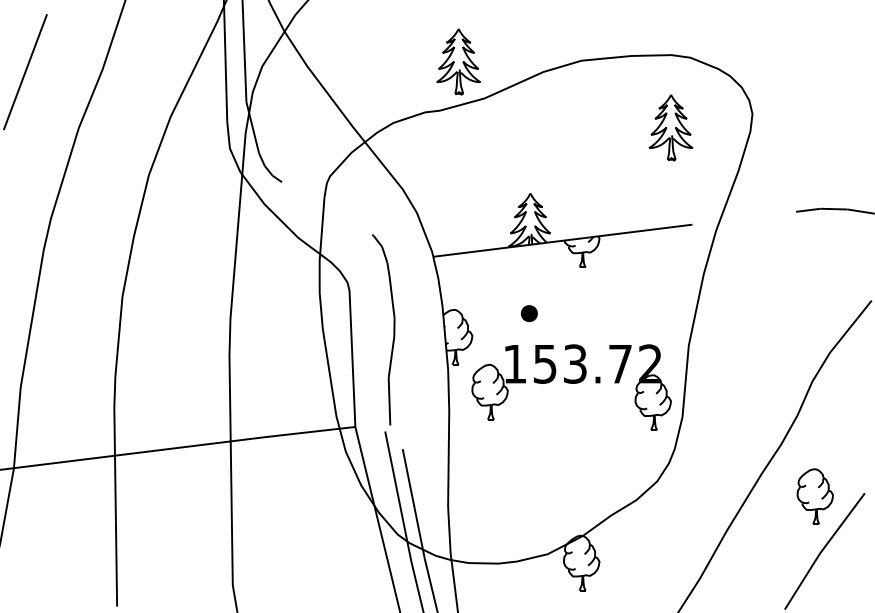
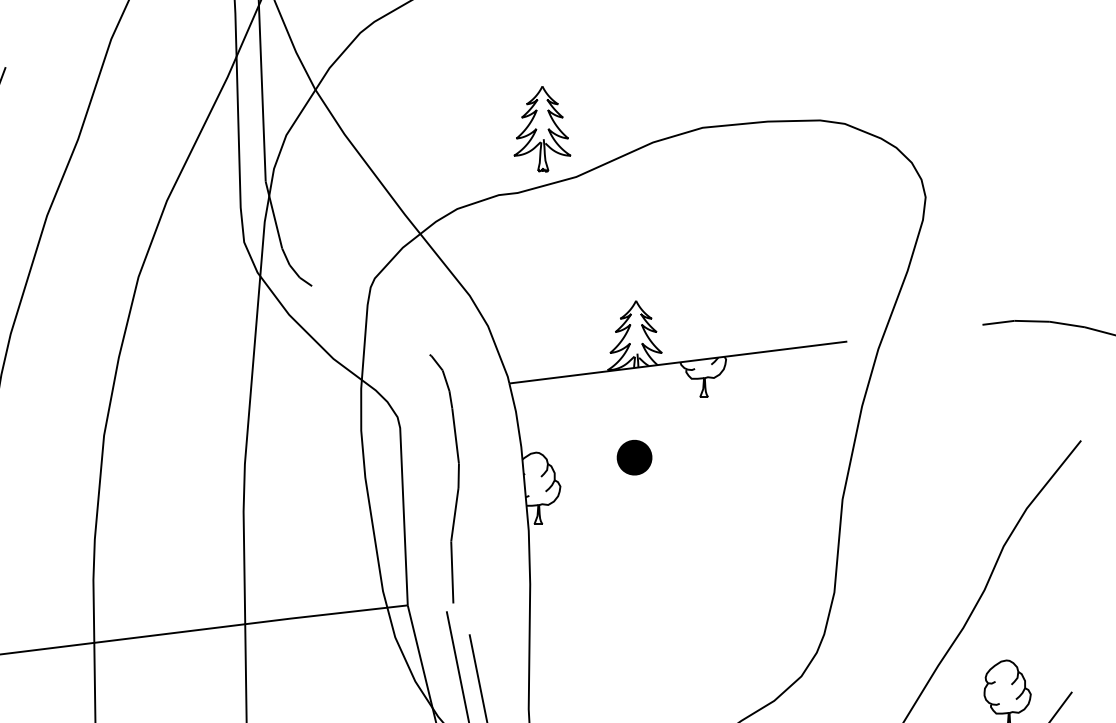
part: (670, 127) -> (818, 214), removed
part: (529, 313) -> (634, 457), size x1.6
part: (571, 387) -> (689, 553), removed

